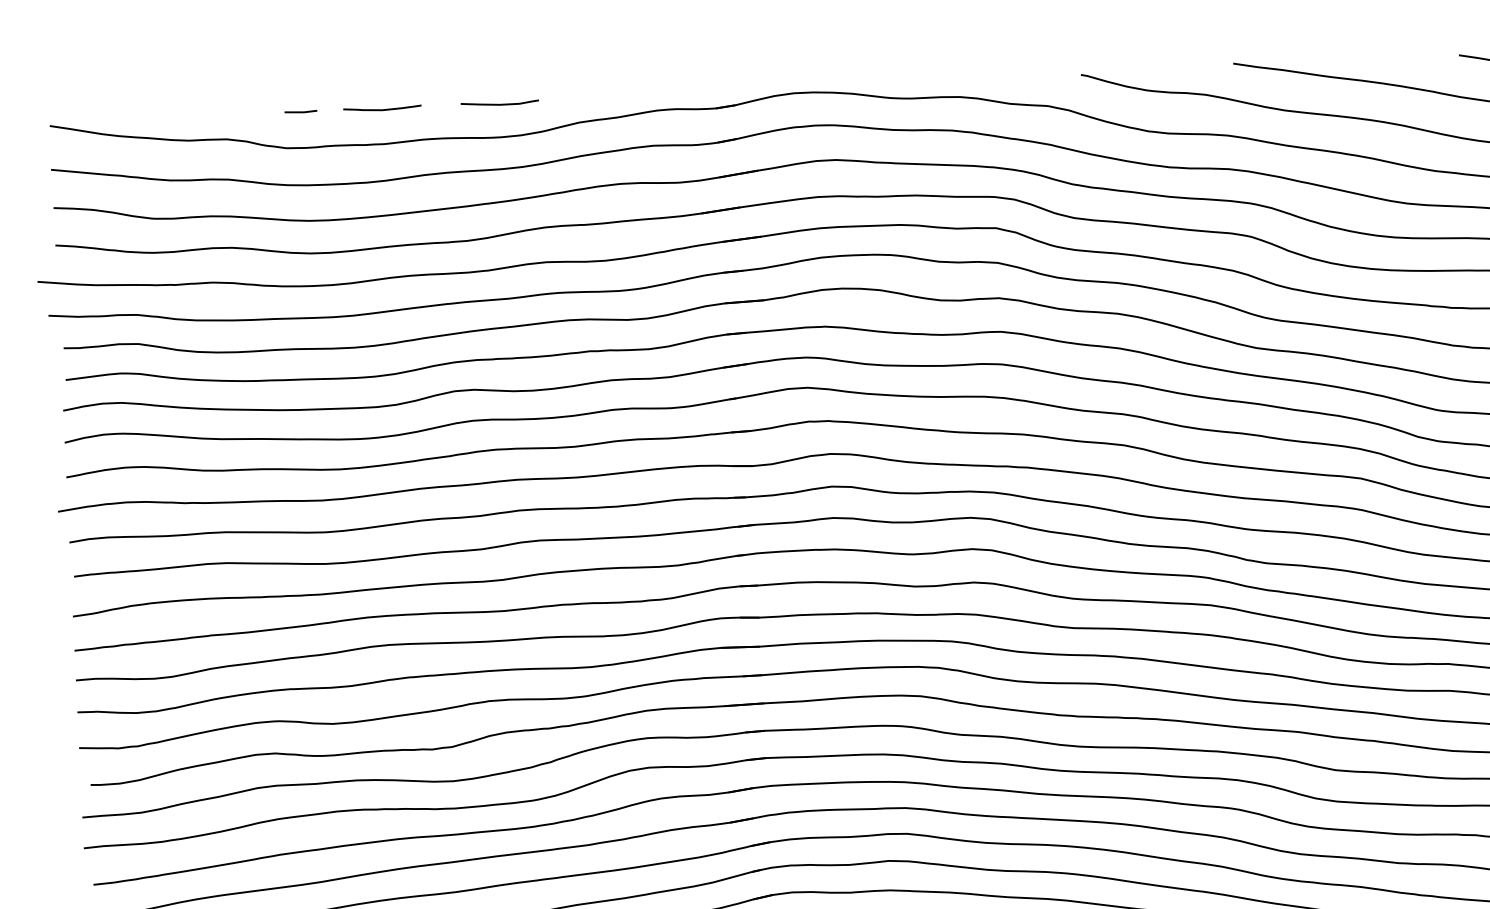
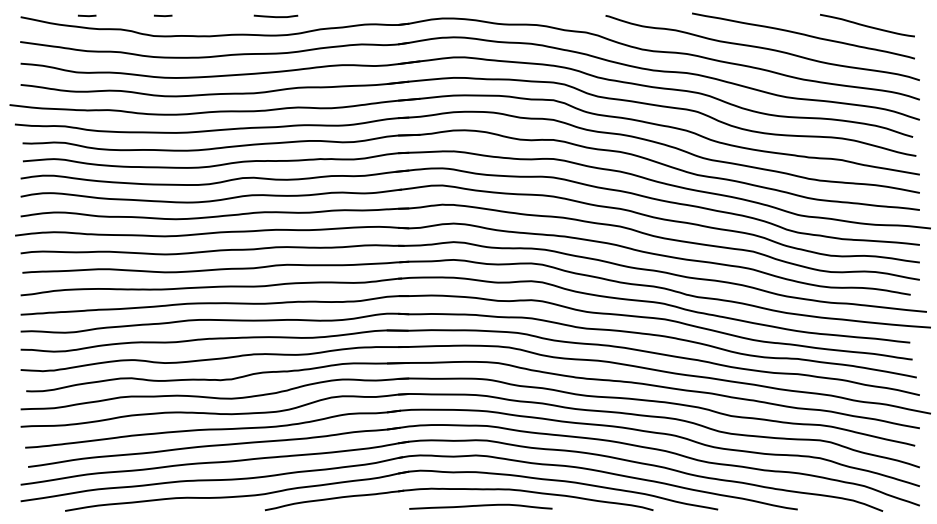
line: (382, 109) -> (209, 16), removed
line: (167, 117) -> (87, 15), added

